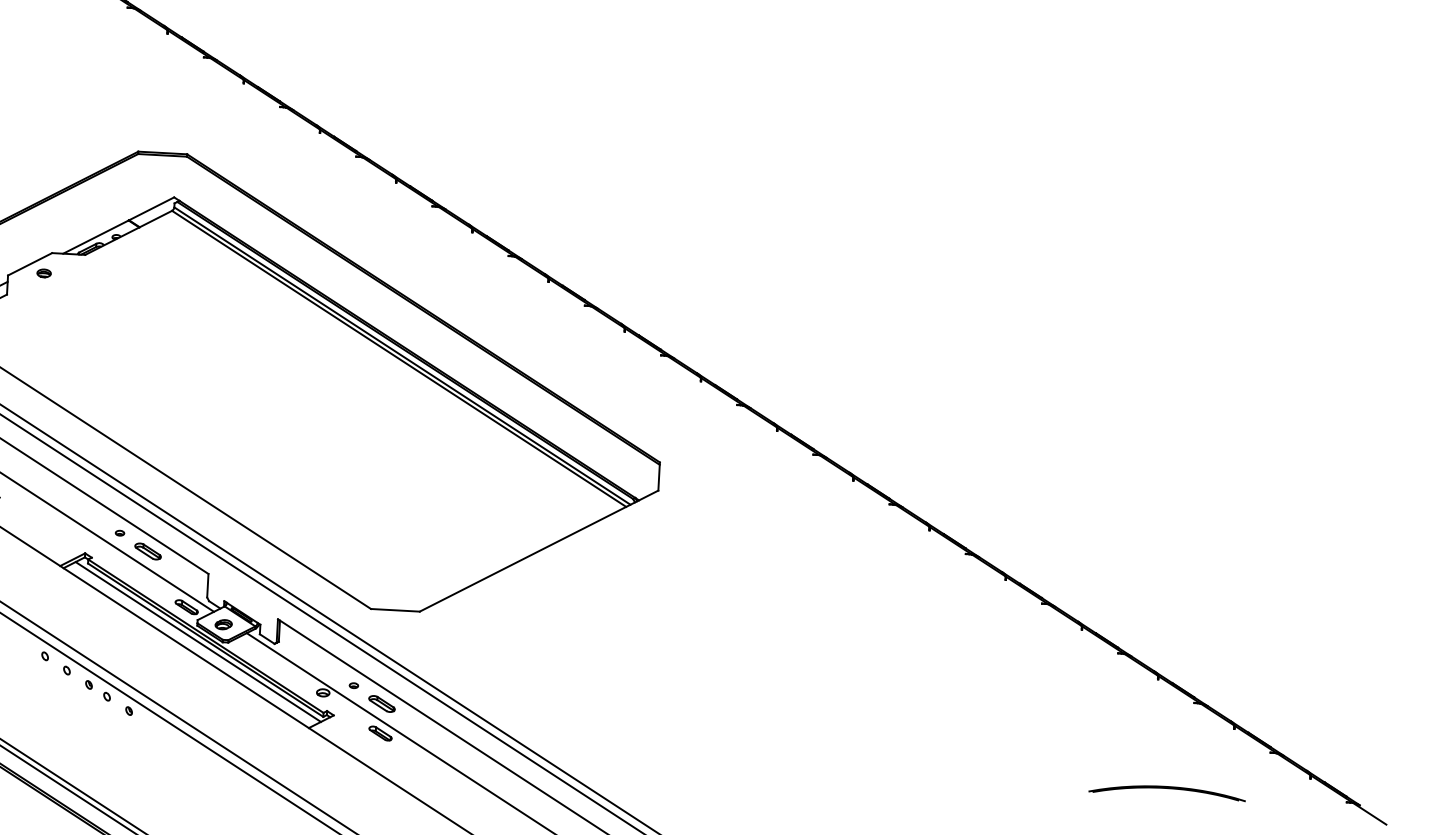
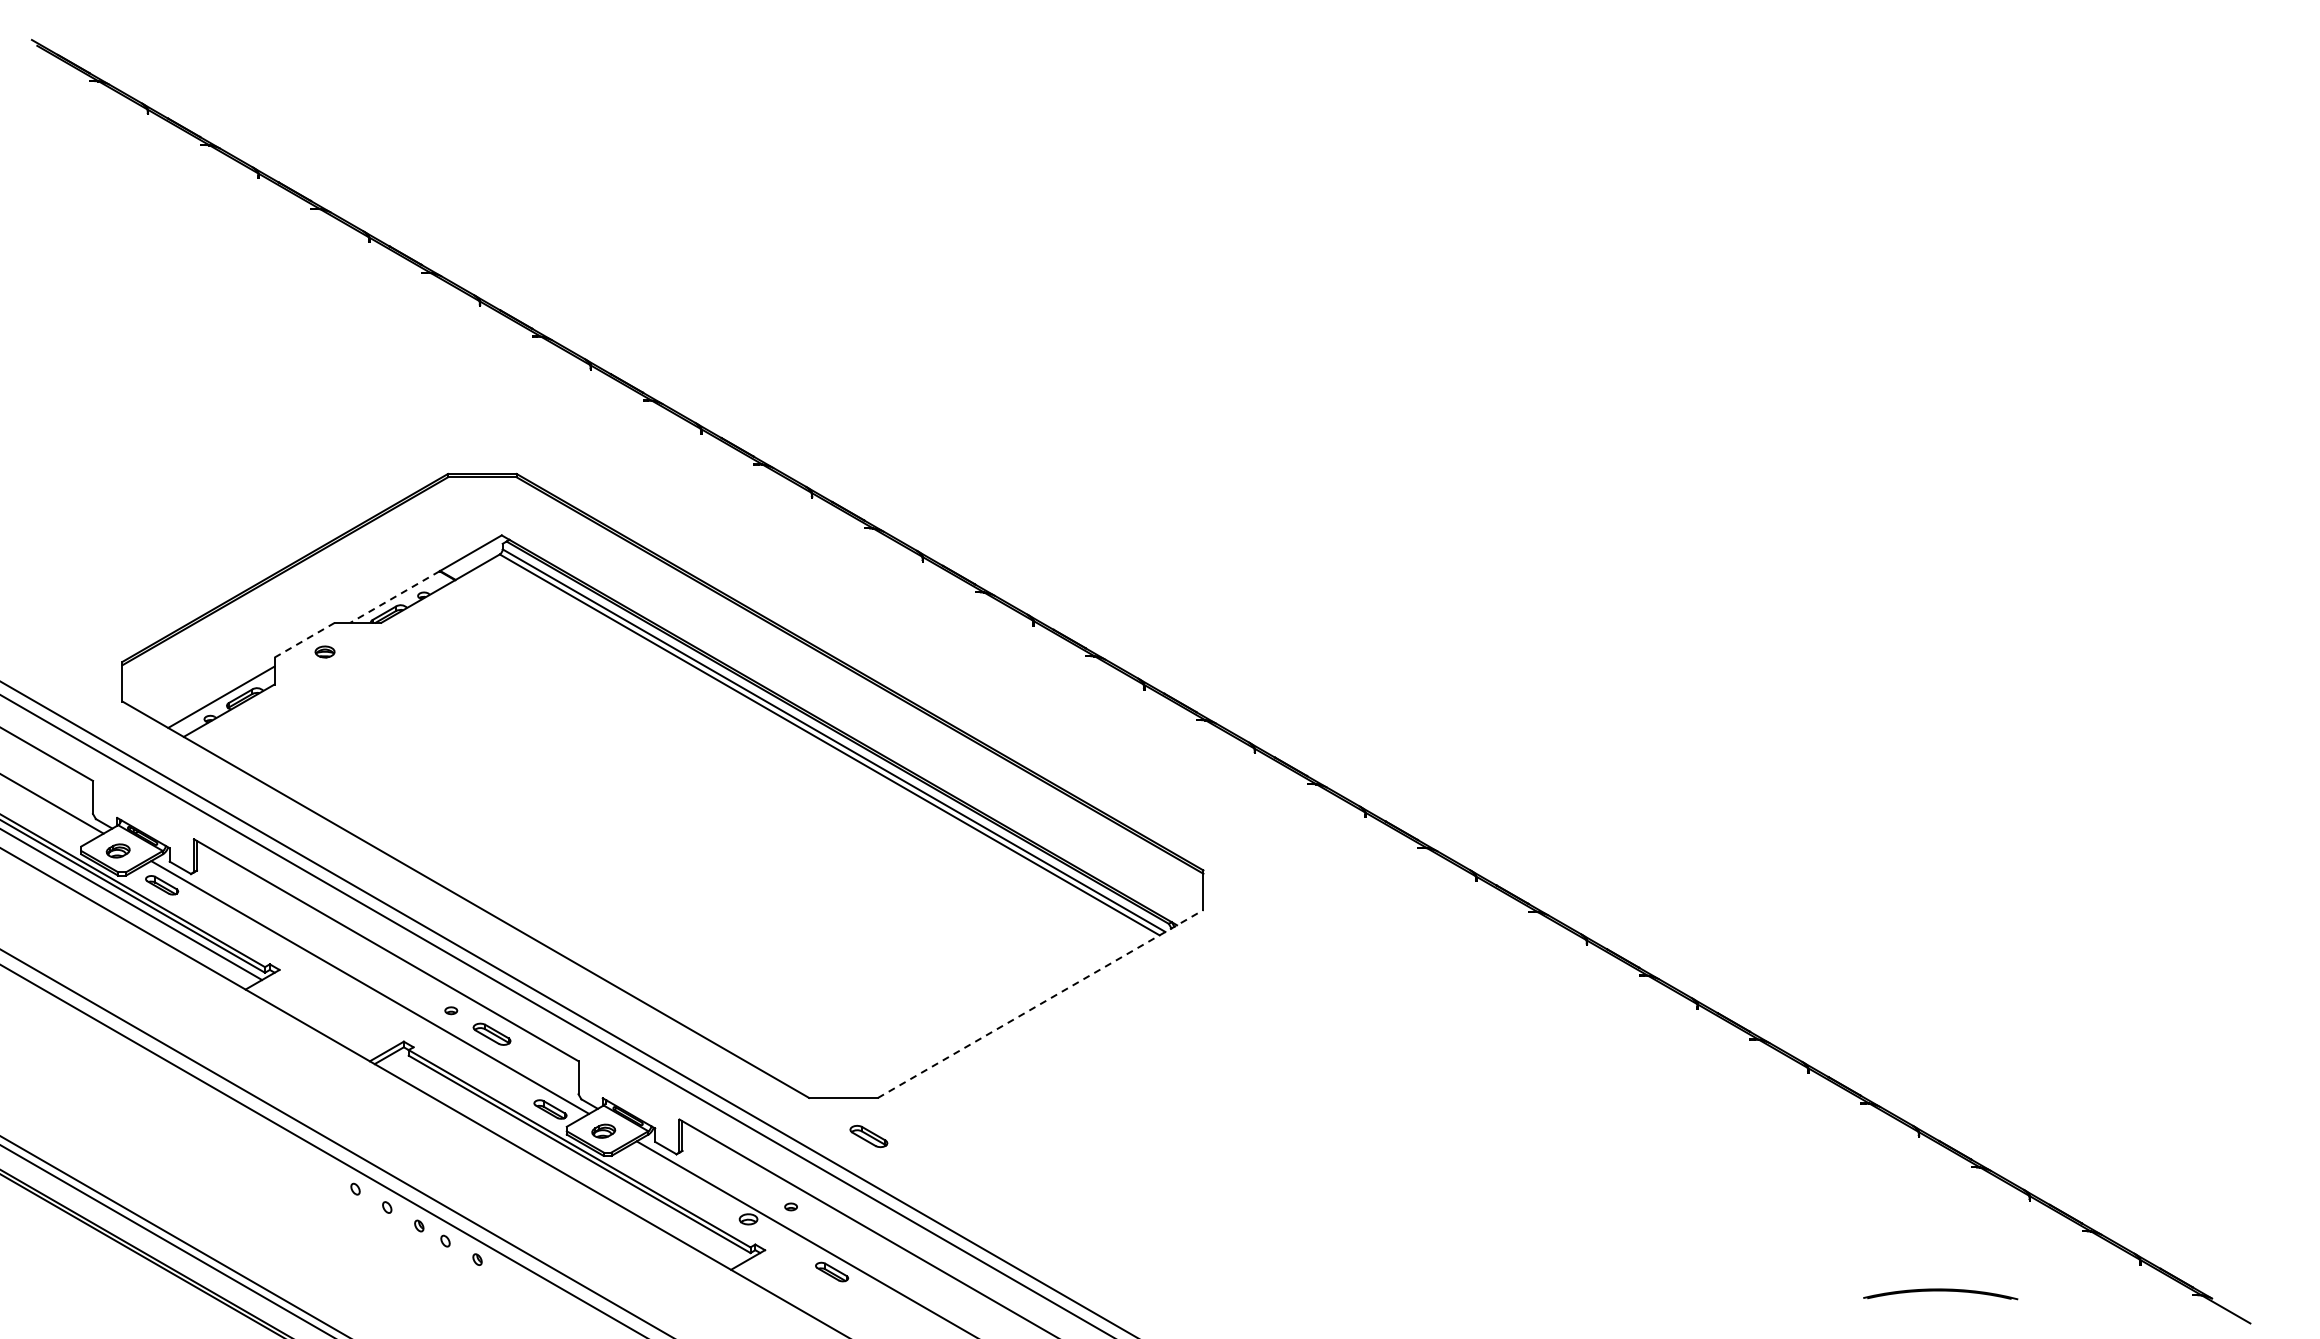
line: (95, 237) -> (394, 597), solid -> dashed
line: (29, 264) -> (304, 640), solid -> dashed
line: (538, 551) -> (1040, 1004), solid -> dashed
line: (198, 642) -> (569, 1157), removed
part: (381, 703) -> (868, 1136), moved
part: (1167, 792) -> (1940, 1294), size x0.7

